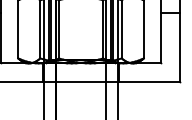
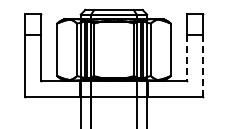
line: (161, 37) -> (186, 57), solid -> dashed
line: (180, 46) -> (203, 65), solid -> dashed

